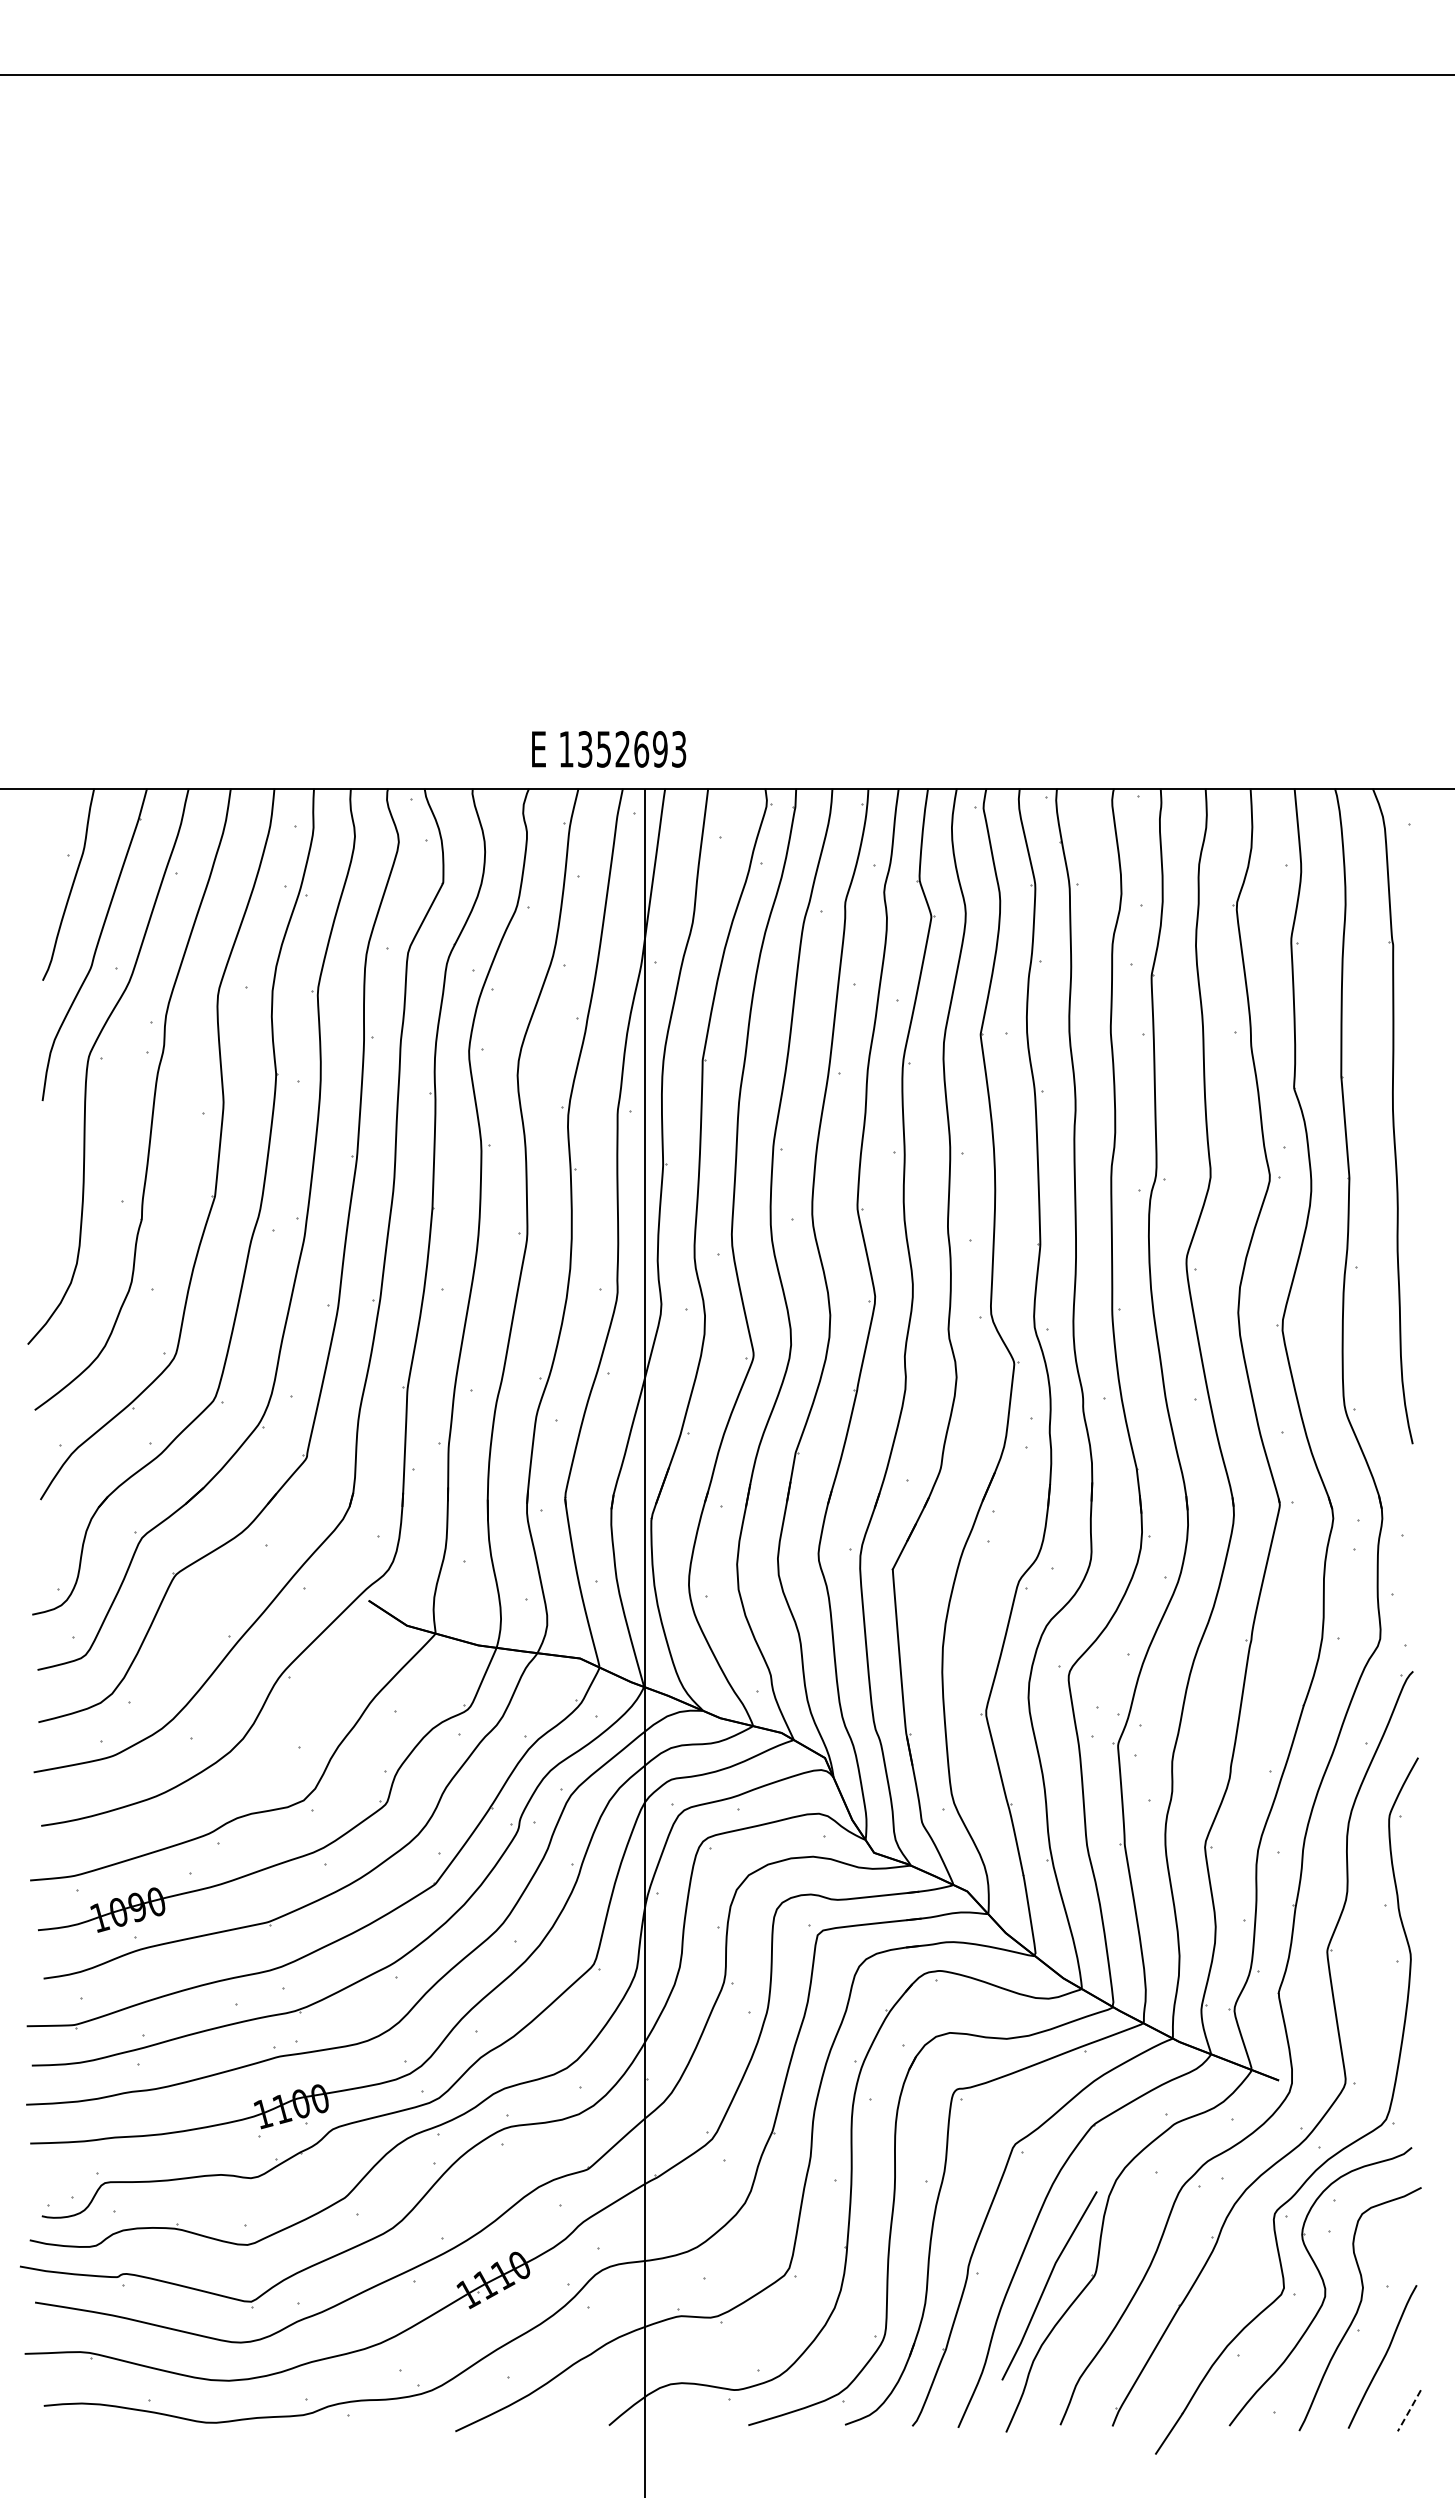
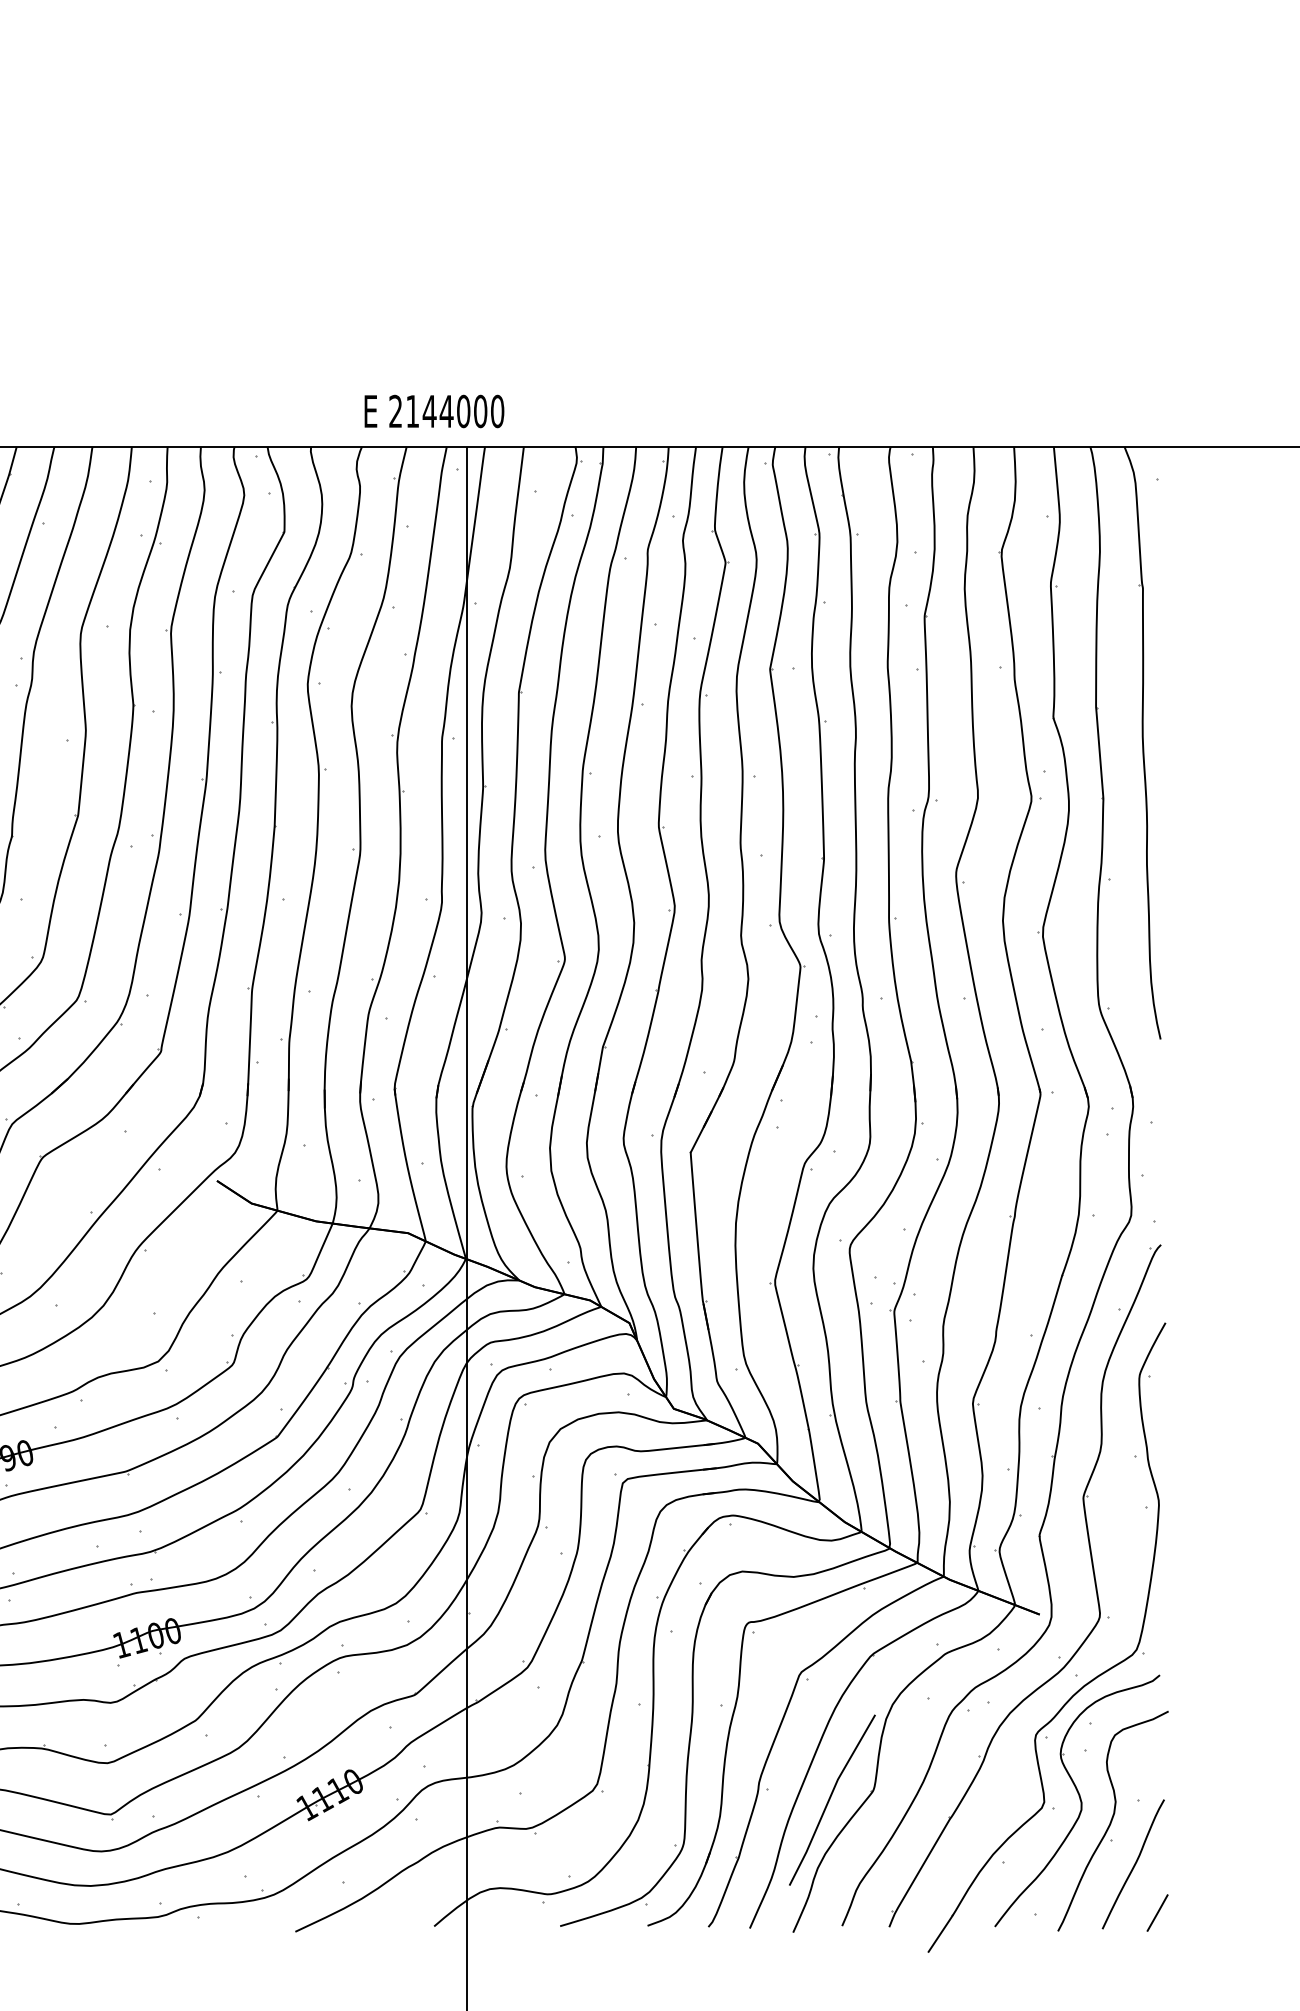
text: (622, 749) -> (446, 411), 1352693 -> 2144000
line: (1409, 2411) -> (1157, 1913), dashed -> solid

